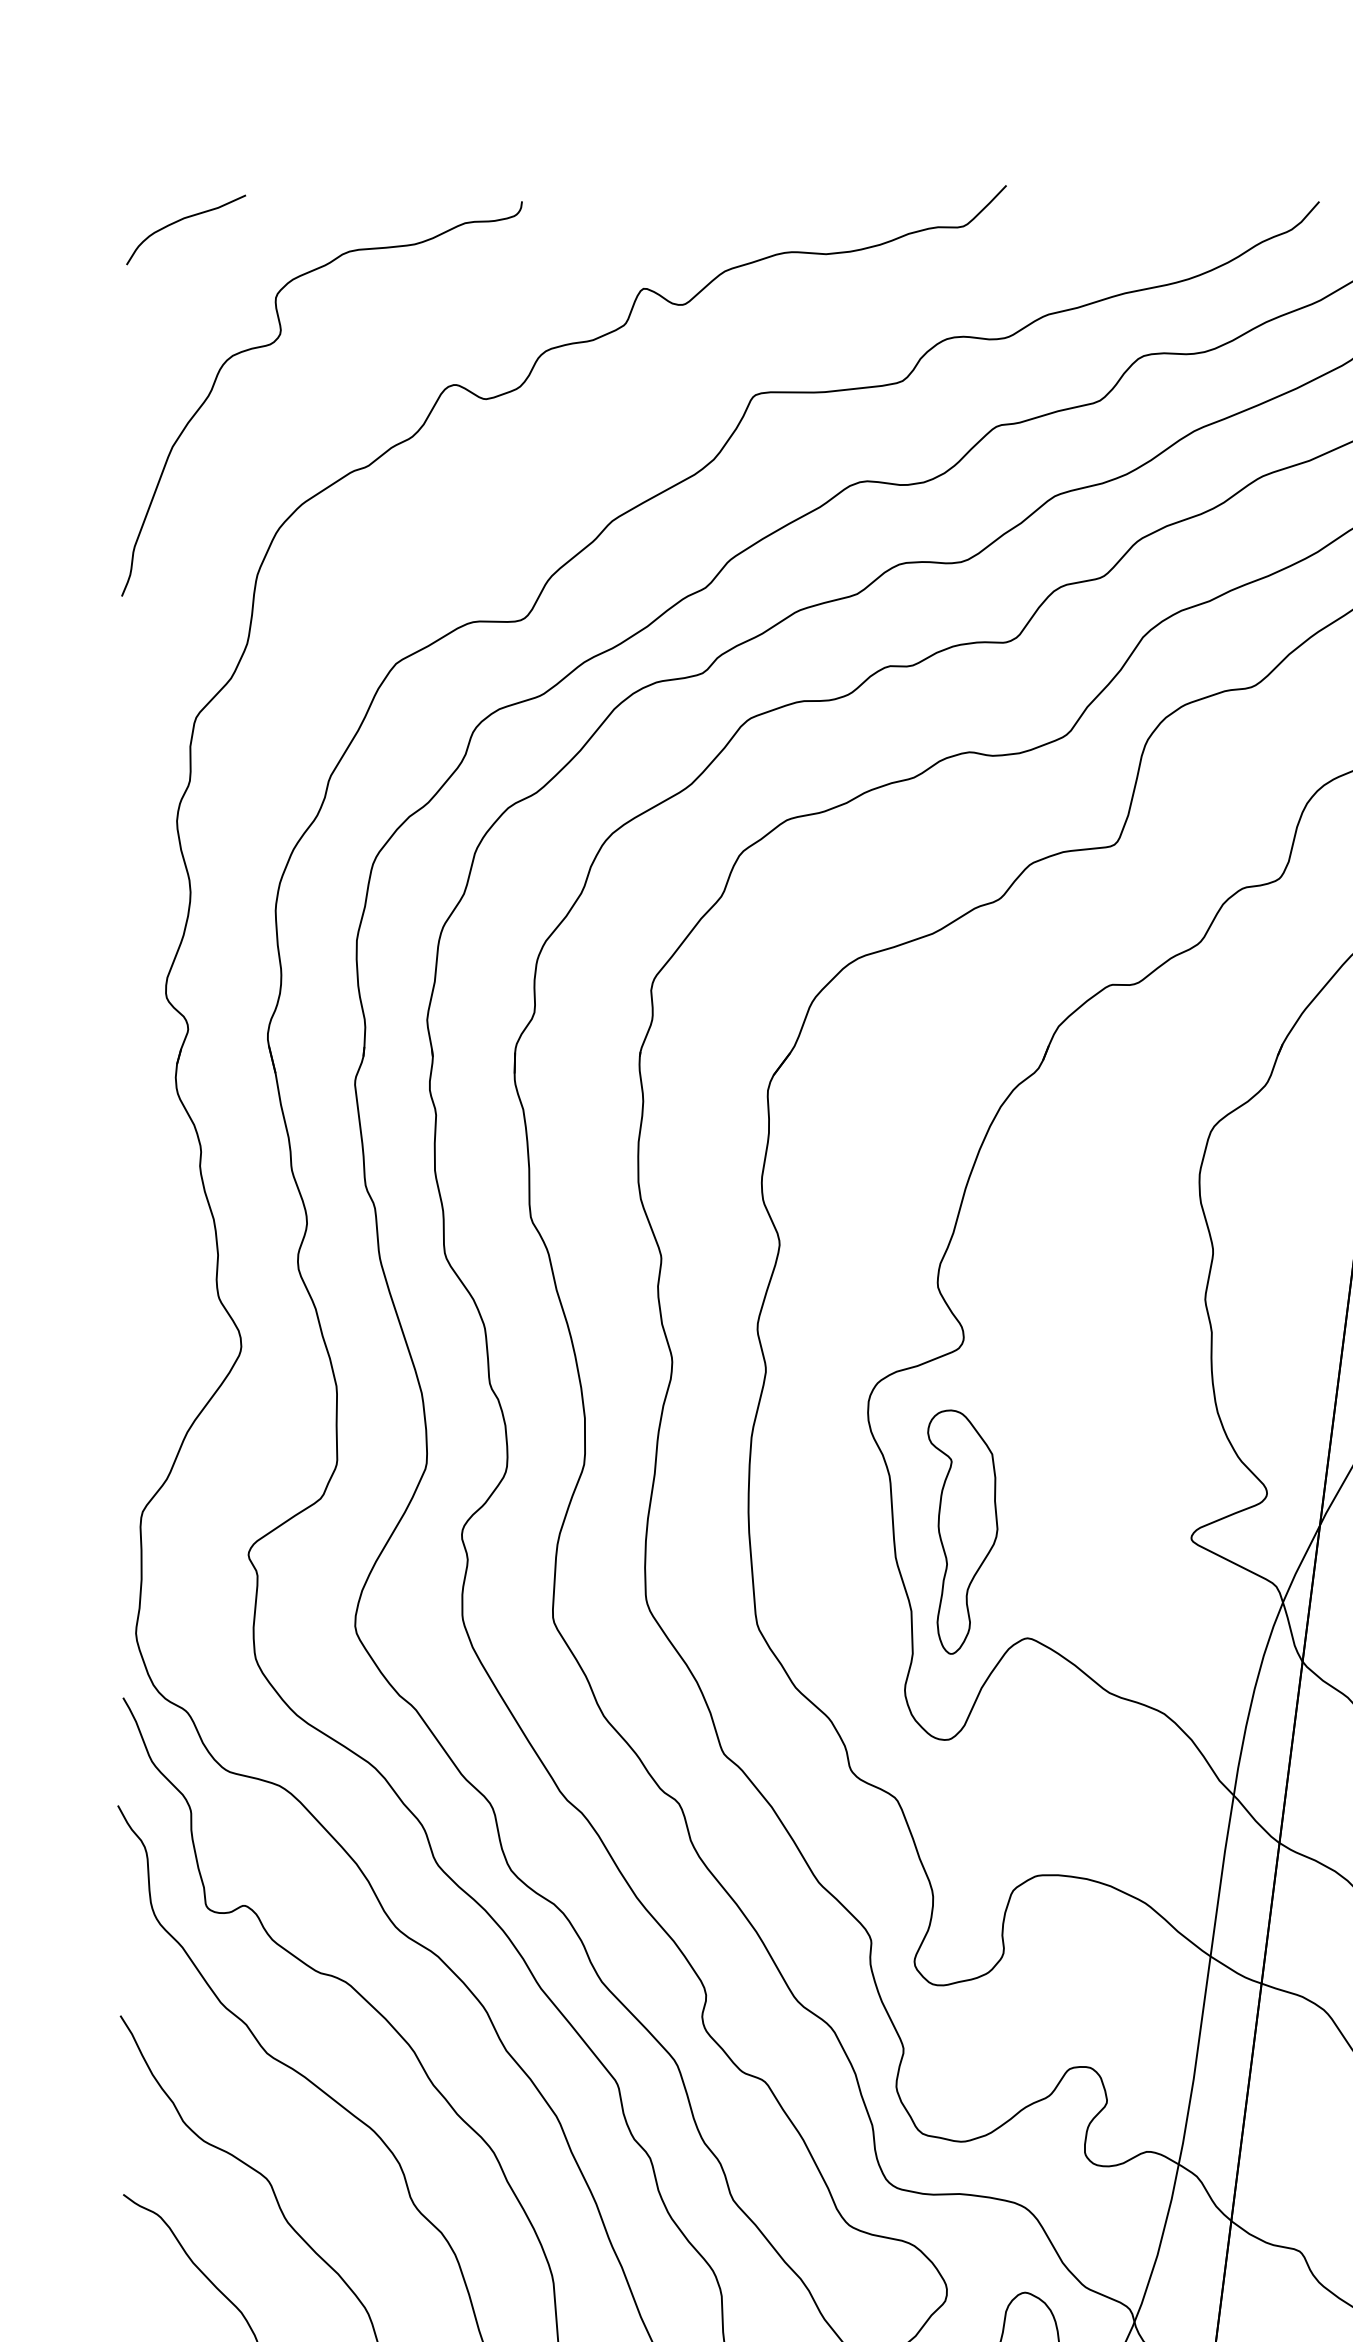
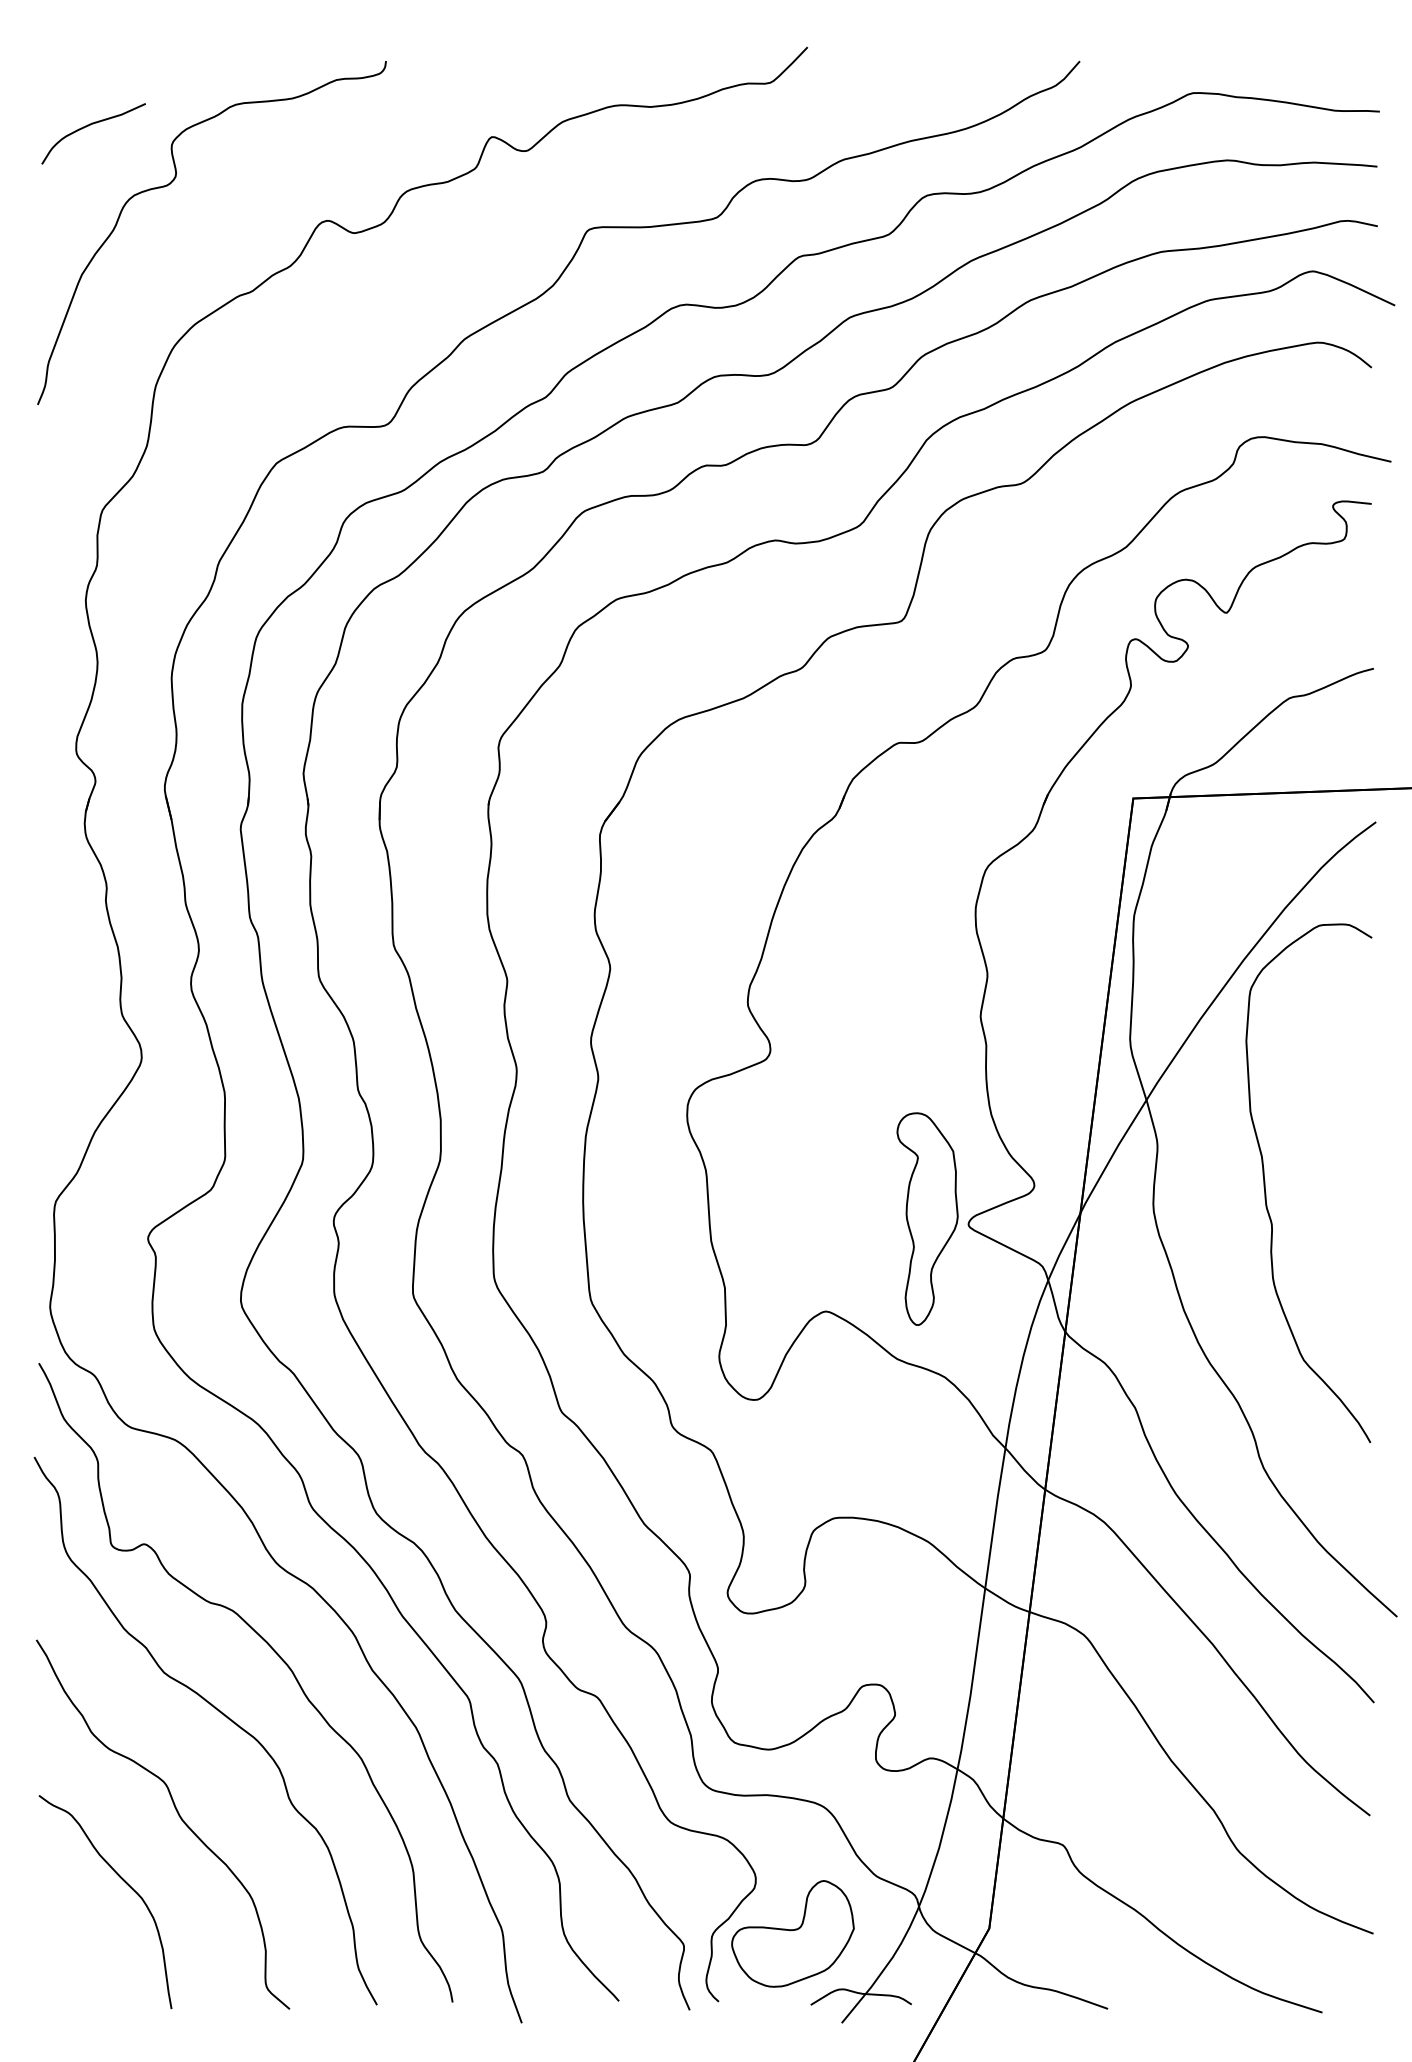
curve: (182, 220) -> (90, 125), moved
part: (962, 1531) -> (927, 1218), moved

